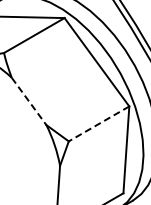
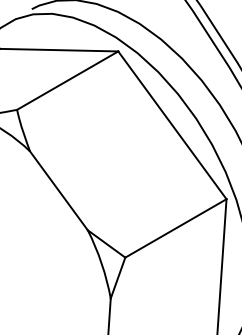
line: (29, 101) -> (59, 190), dashed -> solid
line: (99, 123) -> (176, 227), dashed -> solid

